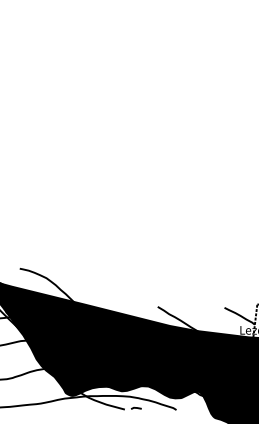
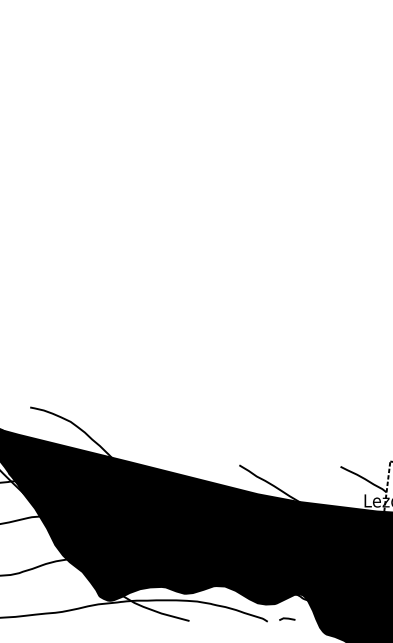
line: (136, 407) -> (287, 617), moved

